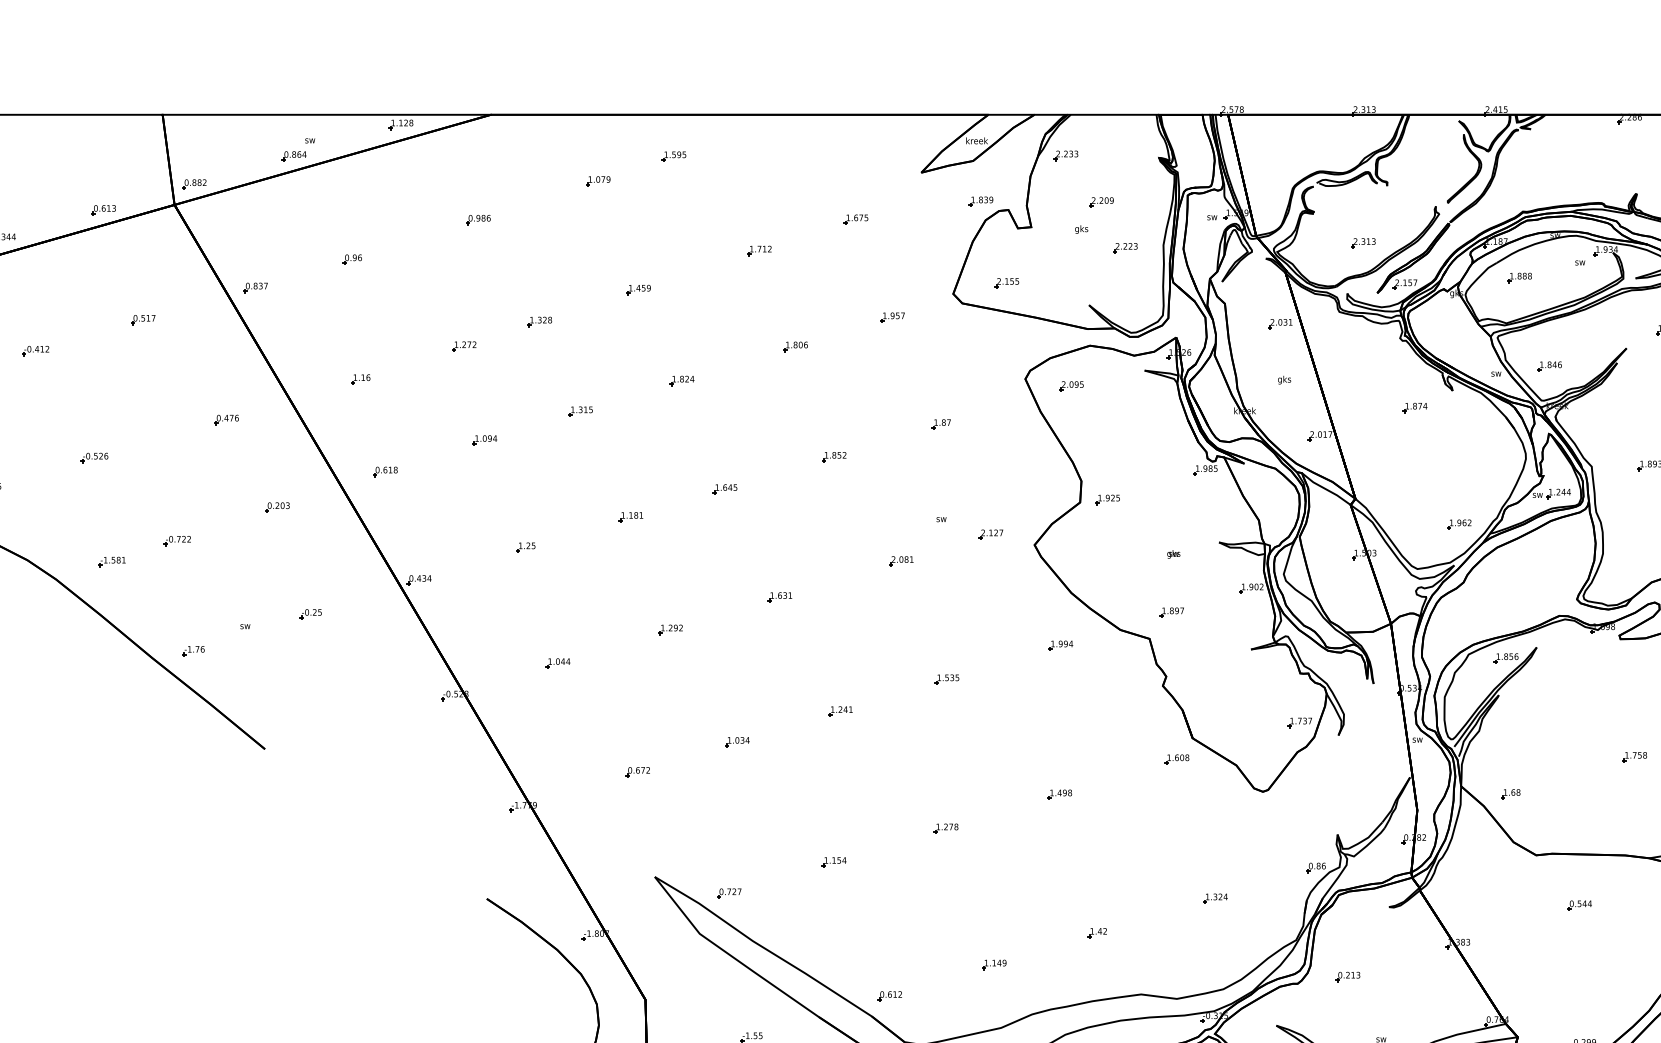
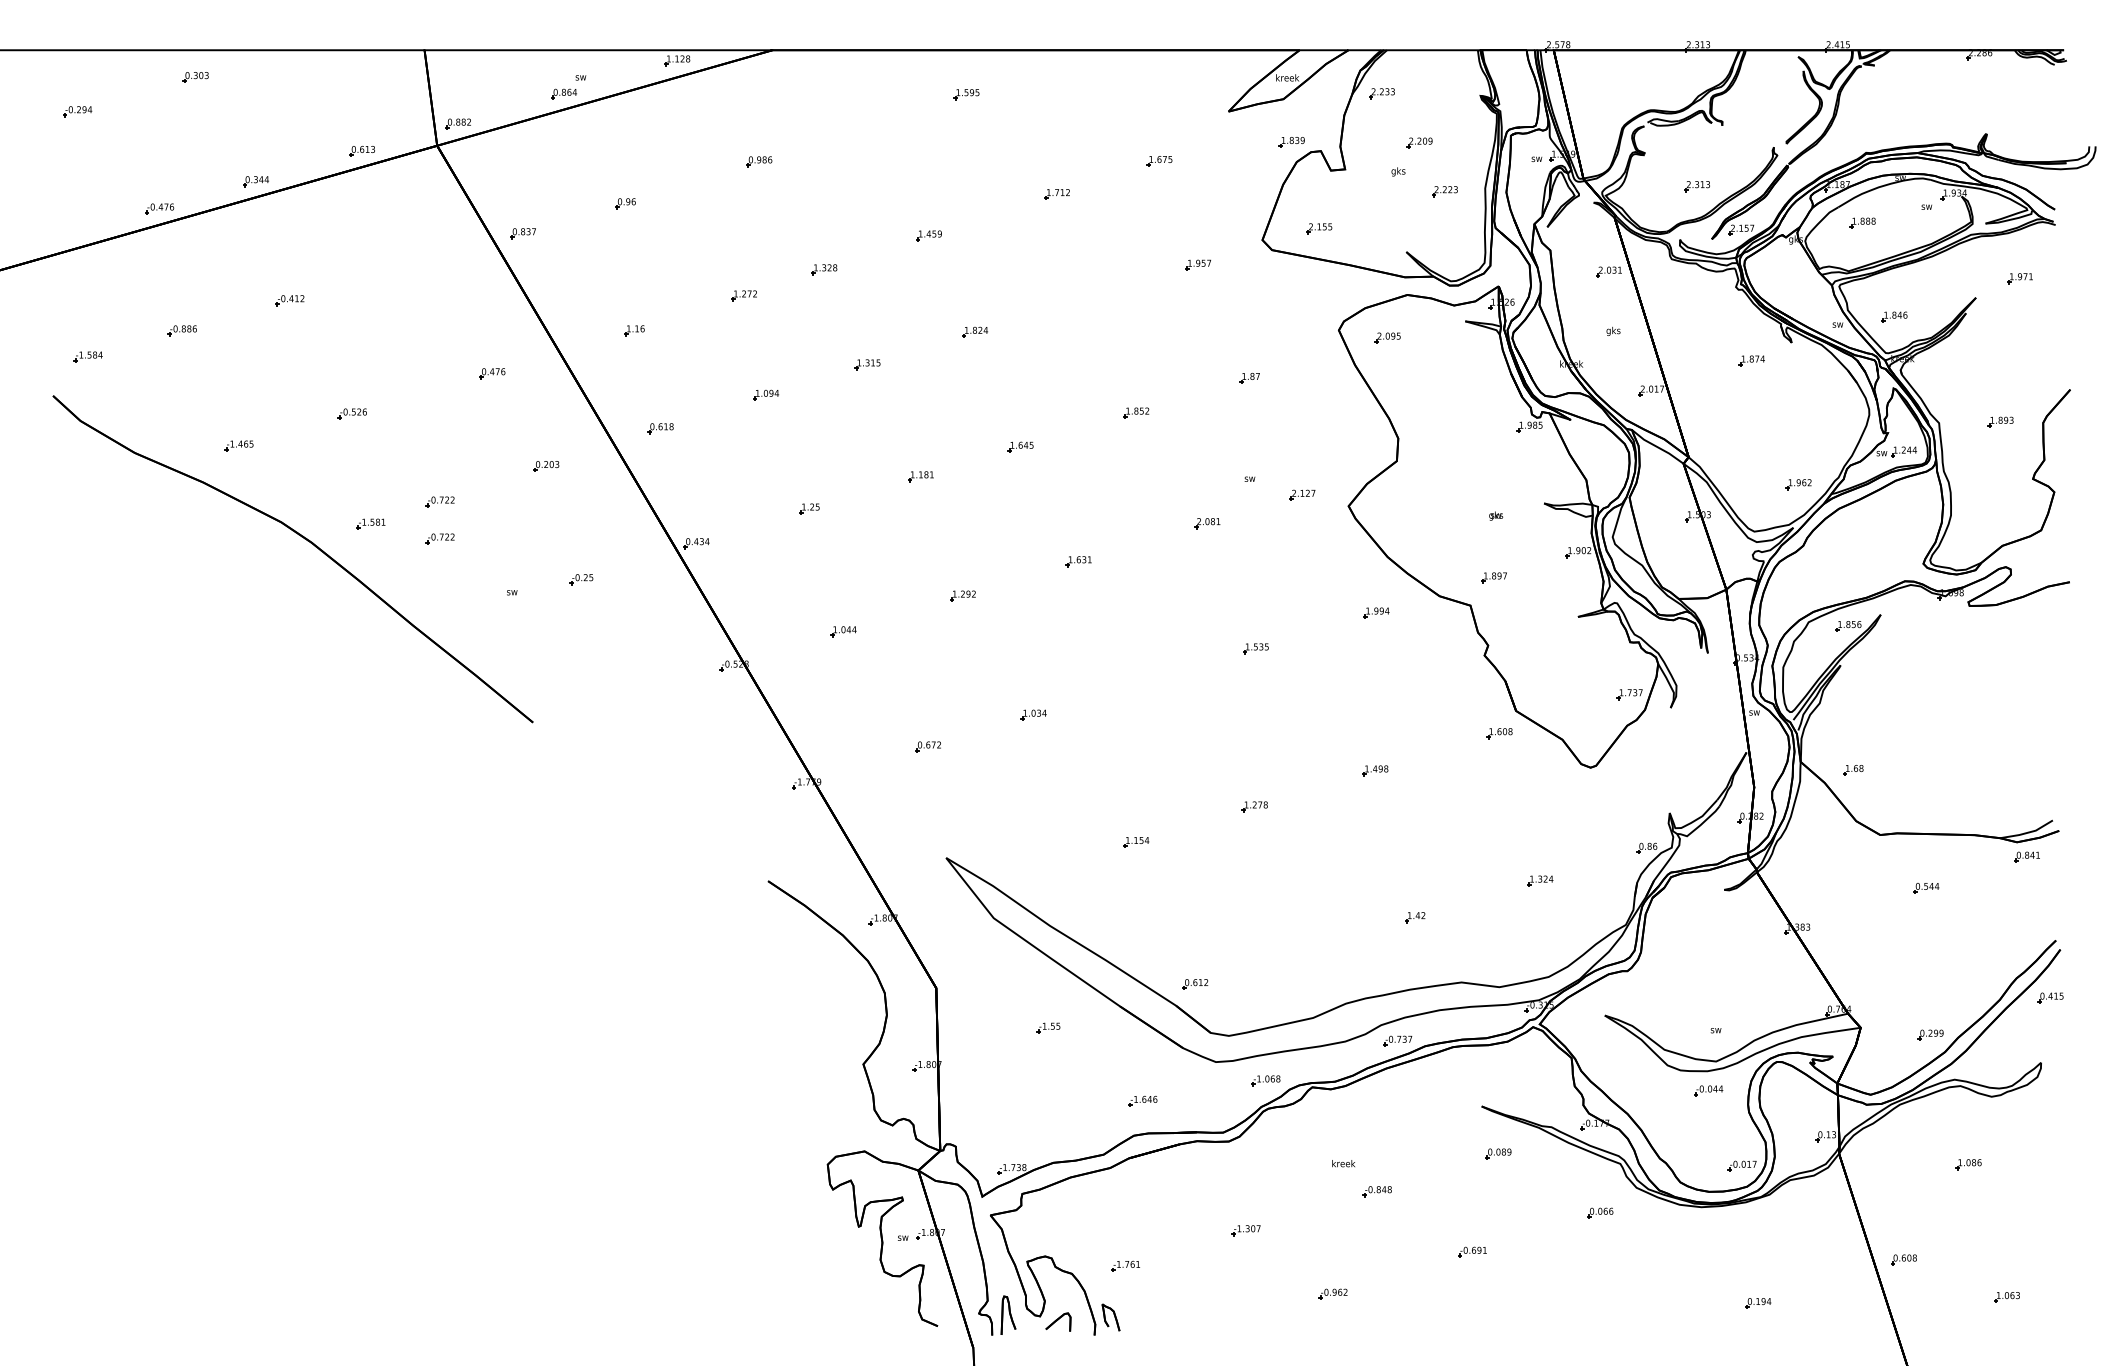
part: (598, 181) -> (886, 120), removed
part: (142, 319) -> (403, 267), removed
part: (795, 346) -> (1095, 295), removed
part: (1108, 499) -> (1426, 457), removed
part: (176, 575) -> (439, 538), added
part: (193, 651) -> (457, 618), removed
part: (840, 711) -> (1142, 682), removed
part: (1634, 756) -> (1984, 730), removed
part: (728, 893) -> (1024, 875), removed
part: (993, 964) -> (1305, 950), removed
part: (1347, 976) -> (1680, 963), removed

